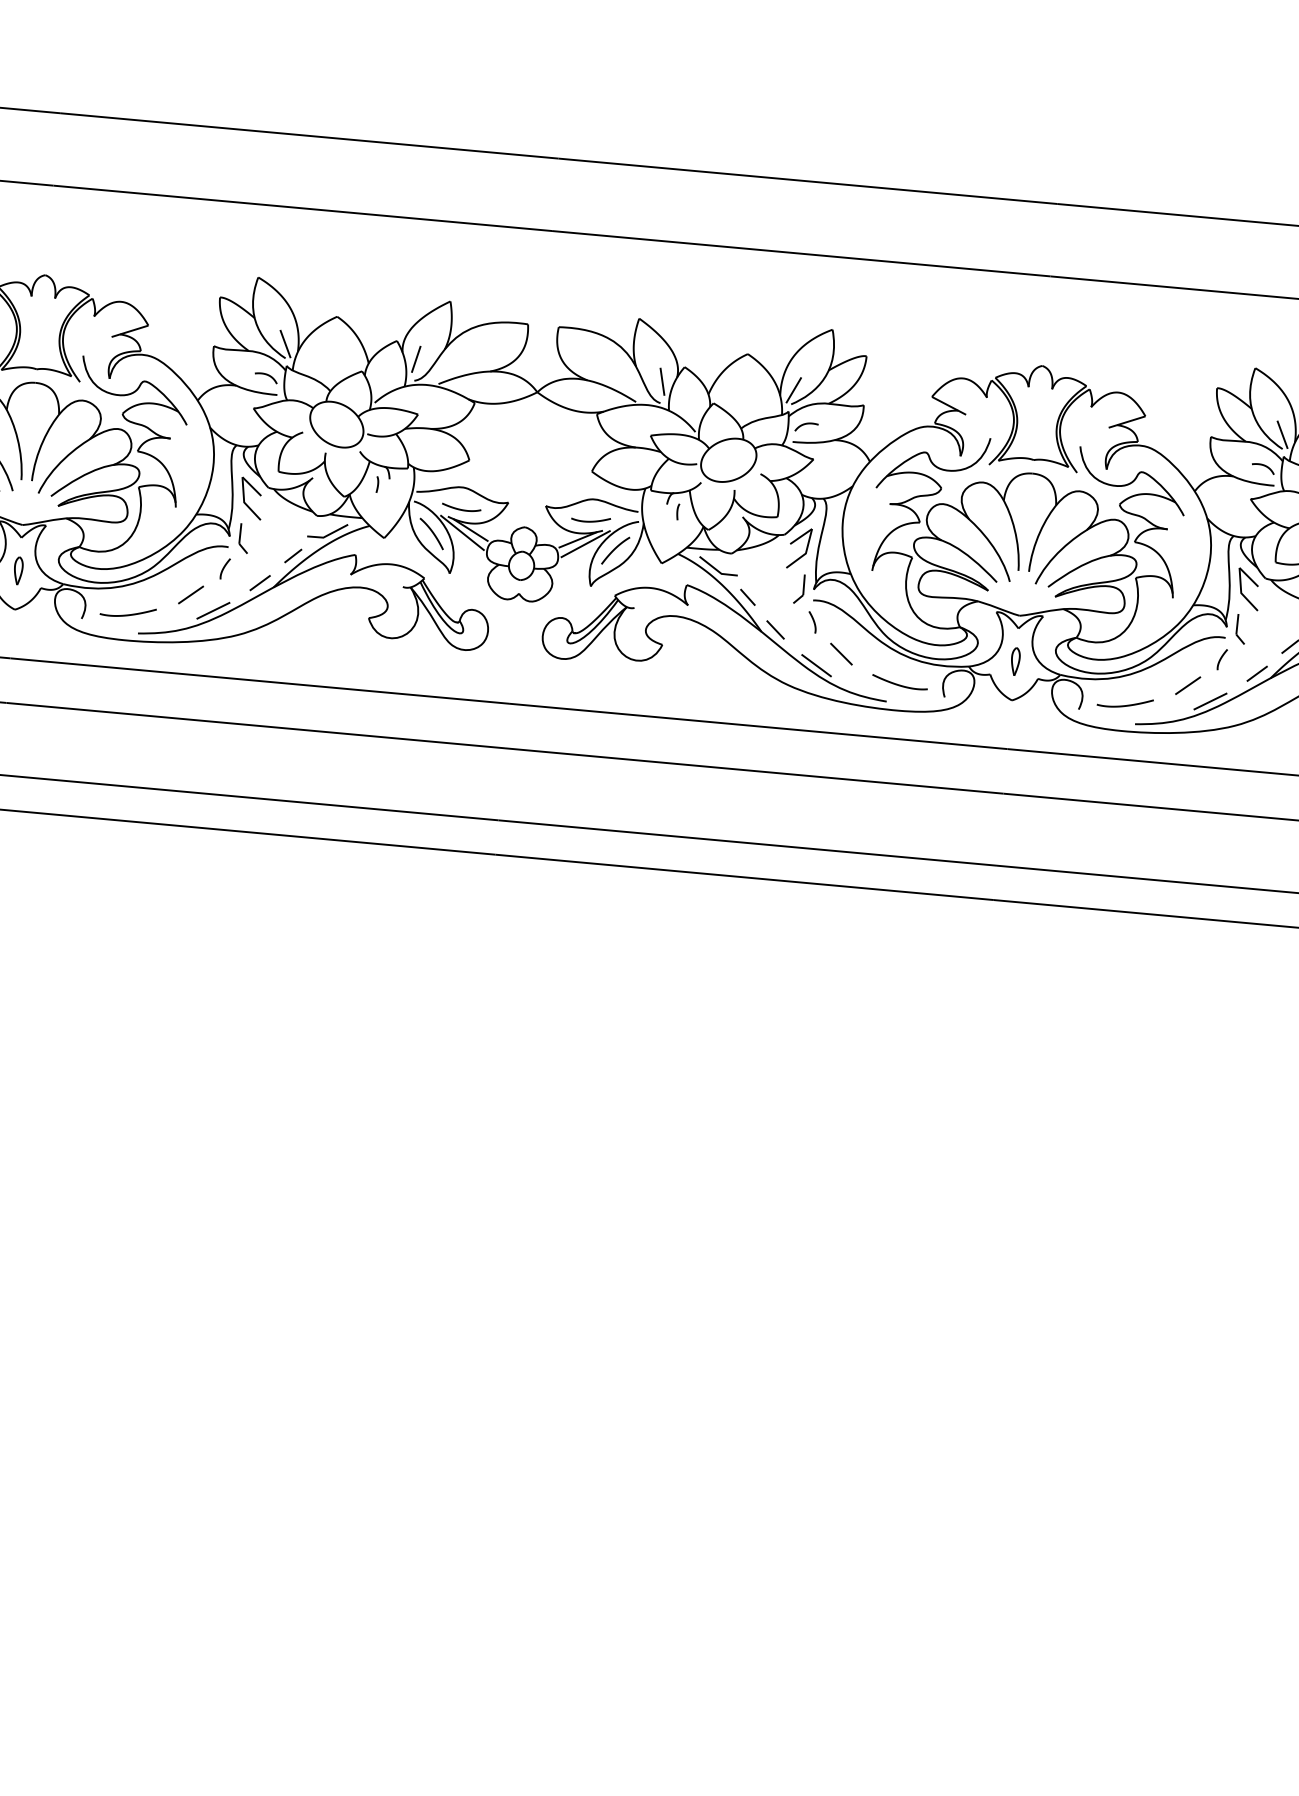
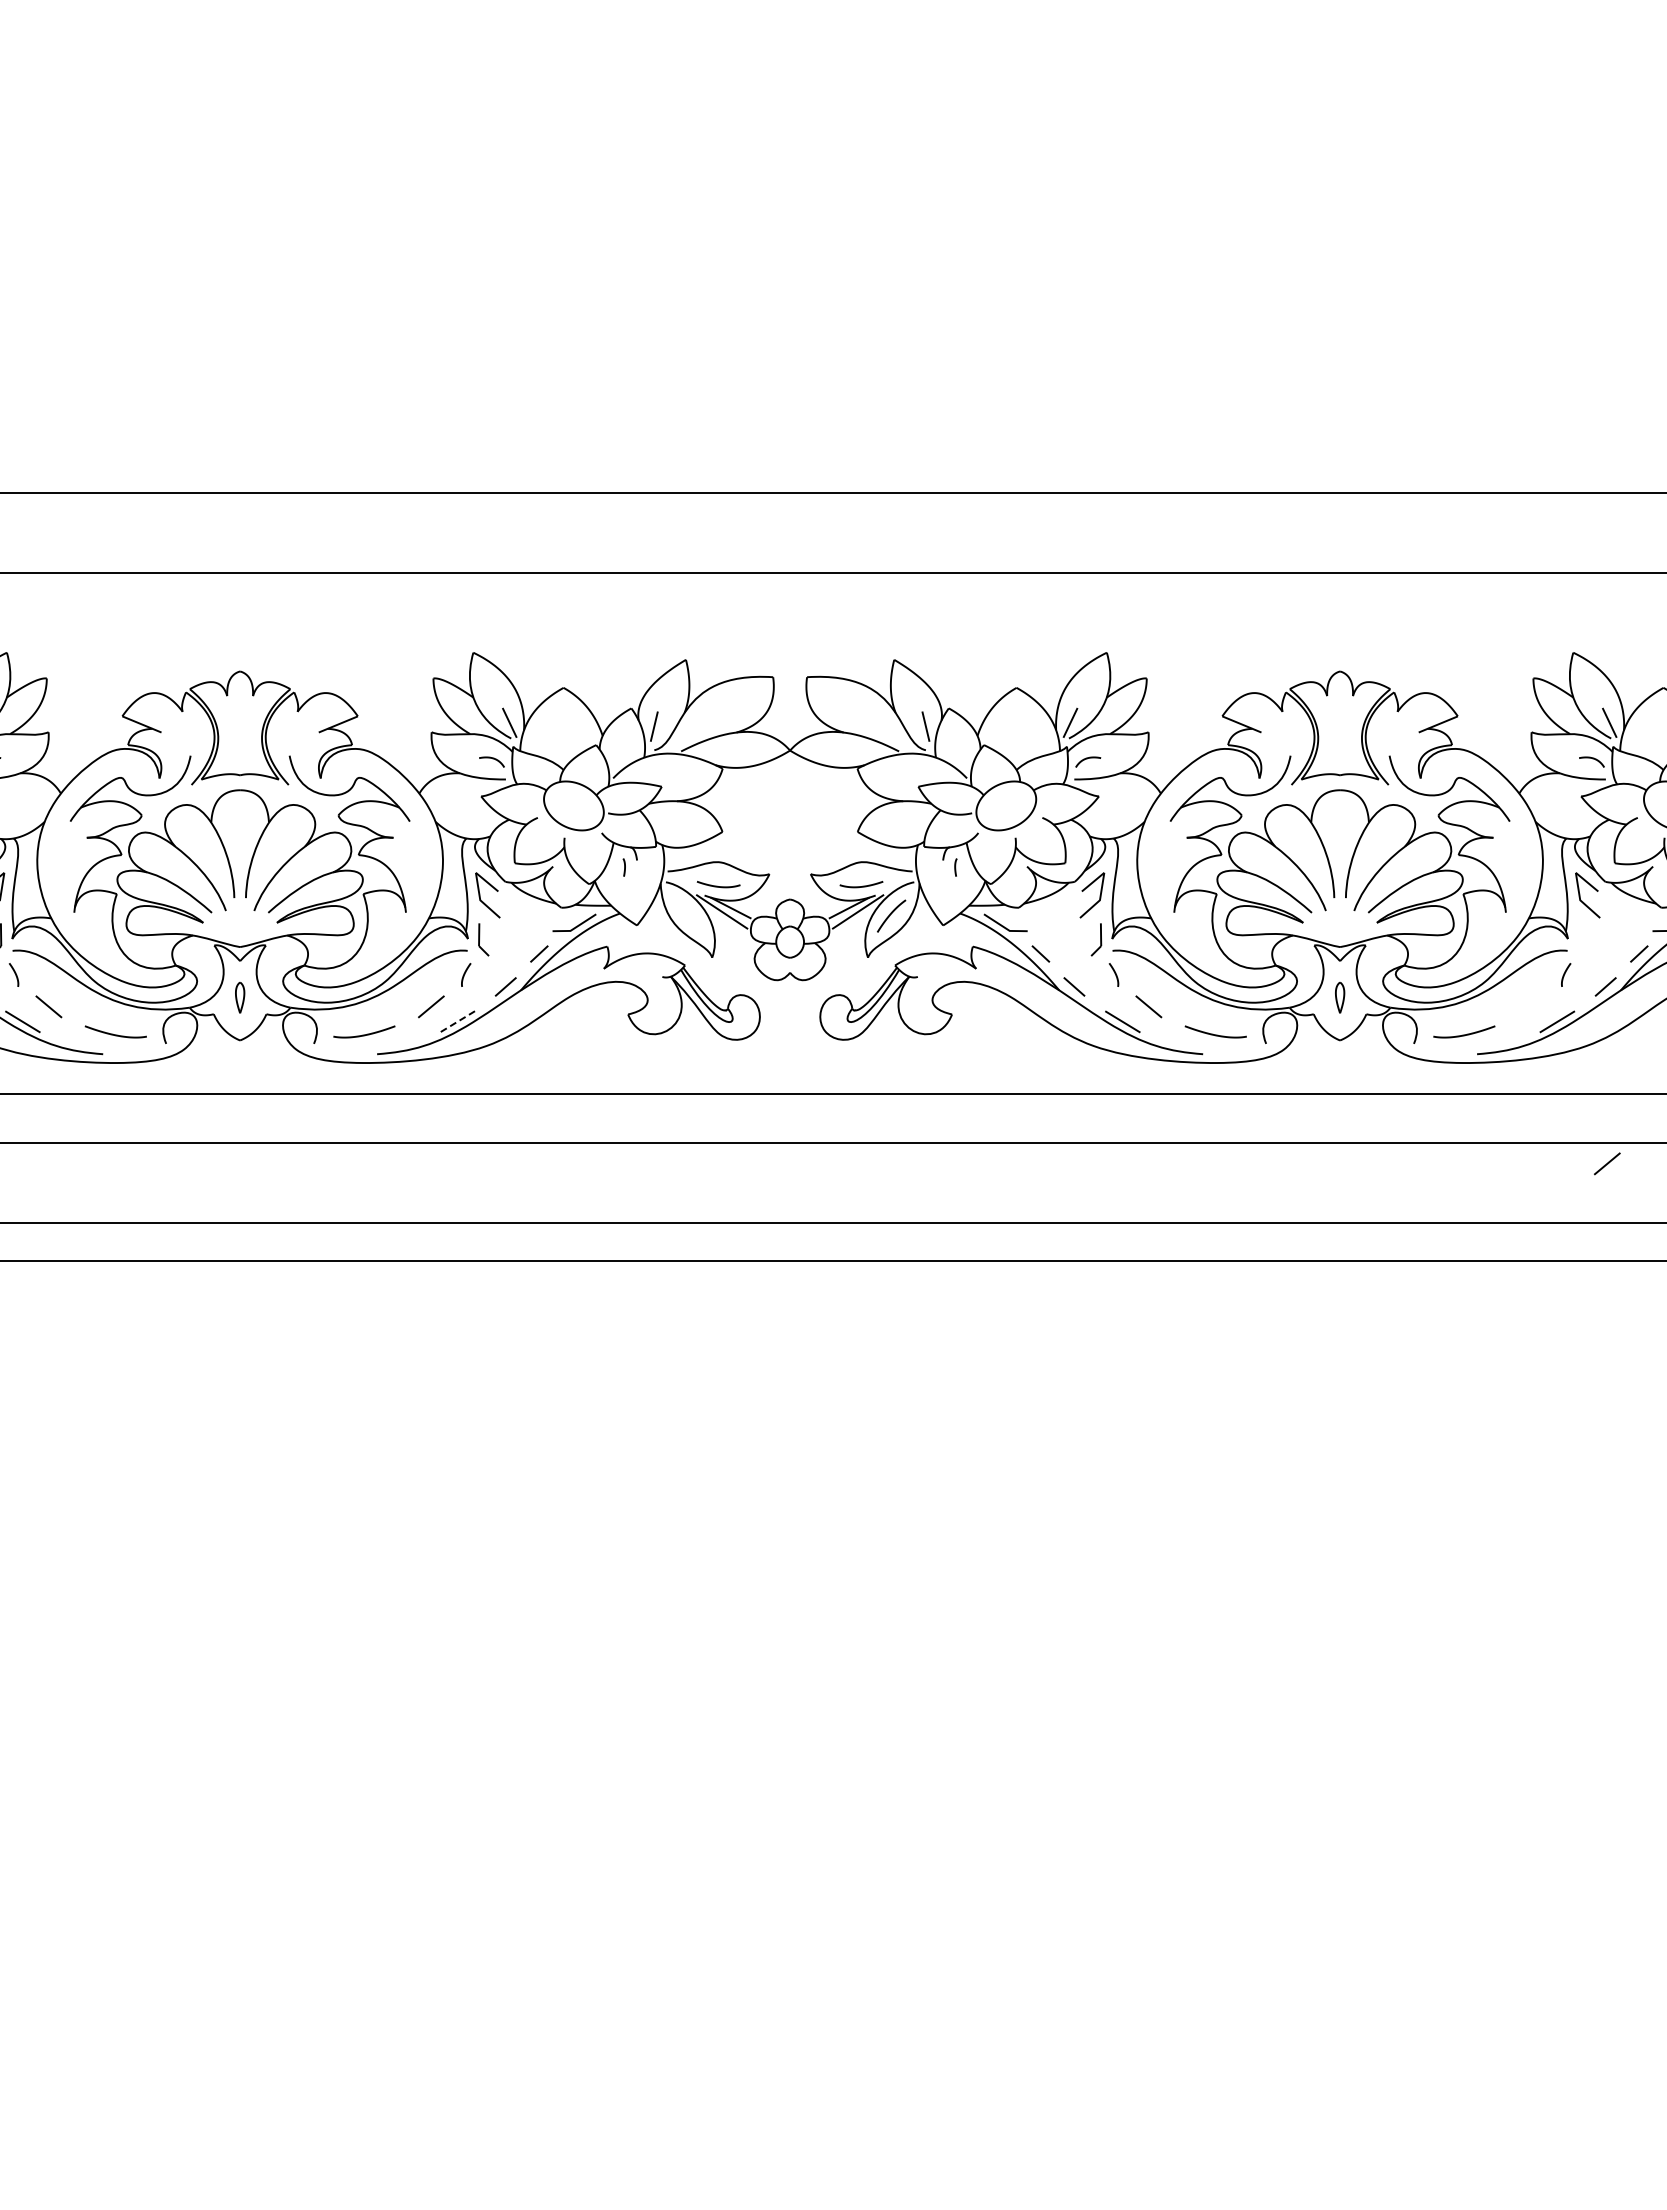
curve: (431, 532) -> (688, 914), removed
line: (213, 610) -> (457, 1021), solid -> dashed
part: (1240, 628) -> (1583, 939), removed
line: (1188, 685) -> (1607, 1163), moved

